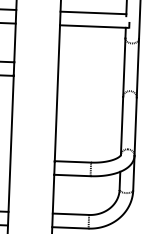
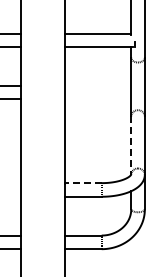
line: (122, 126) -> (131, 145), solid -> dashed
line: (72, 162) -> (83, 183), solid -> dashed

